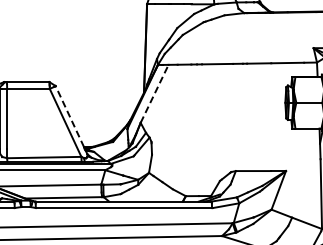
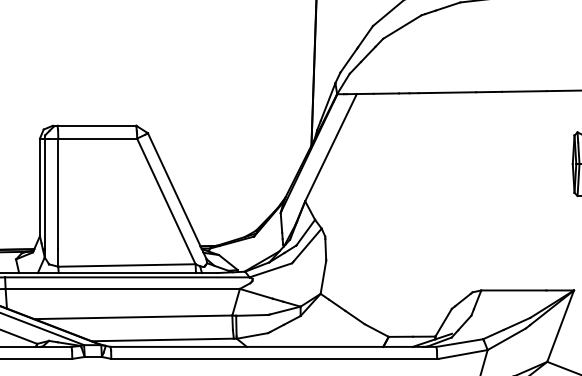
line: (154, 93) -> (330, 146), dashed -> solid
line: (69, 116) -> (173, 189), dashed -> solid

